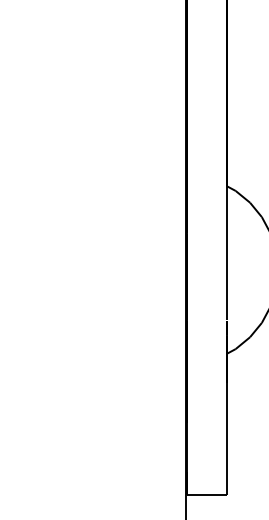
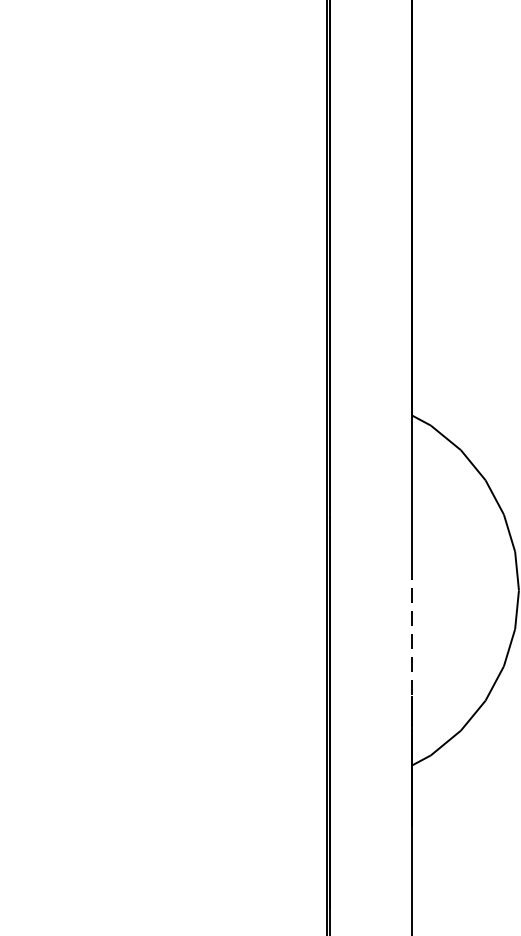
line: (226, 289) -> (411, 631), solid -> dashed

